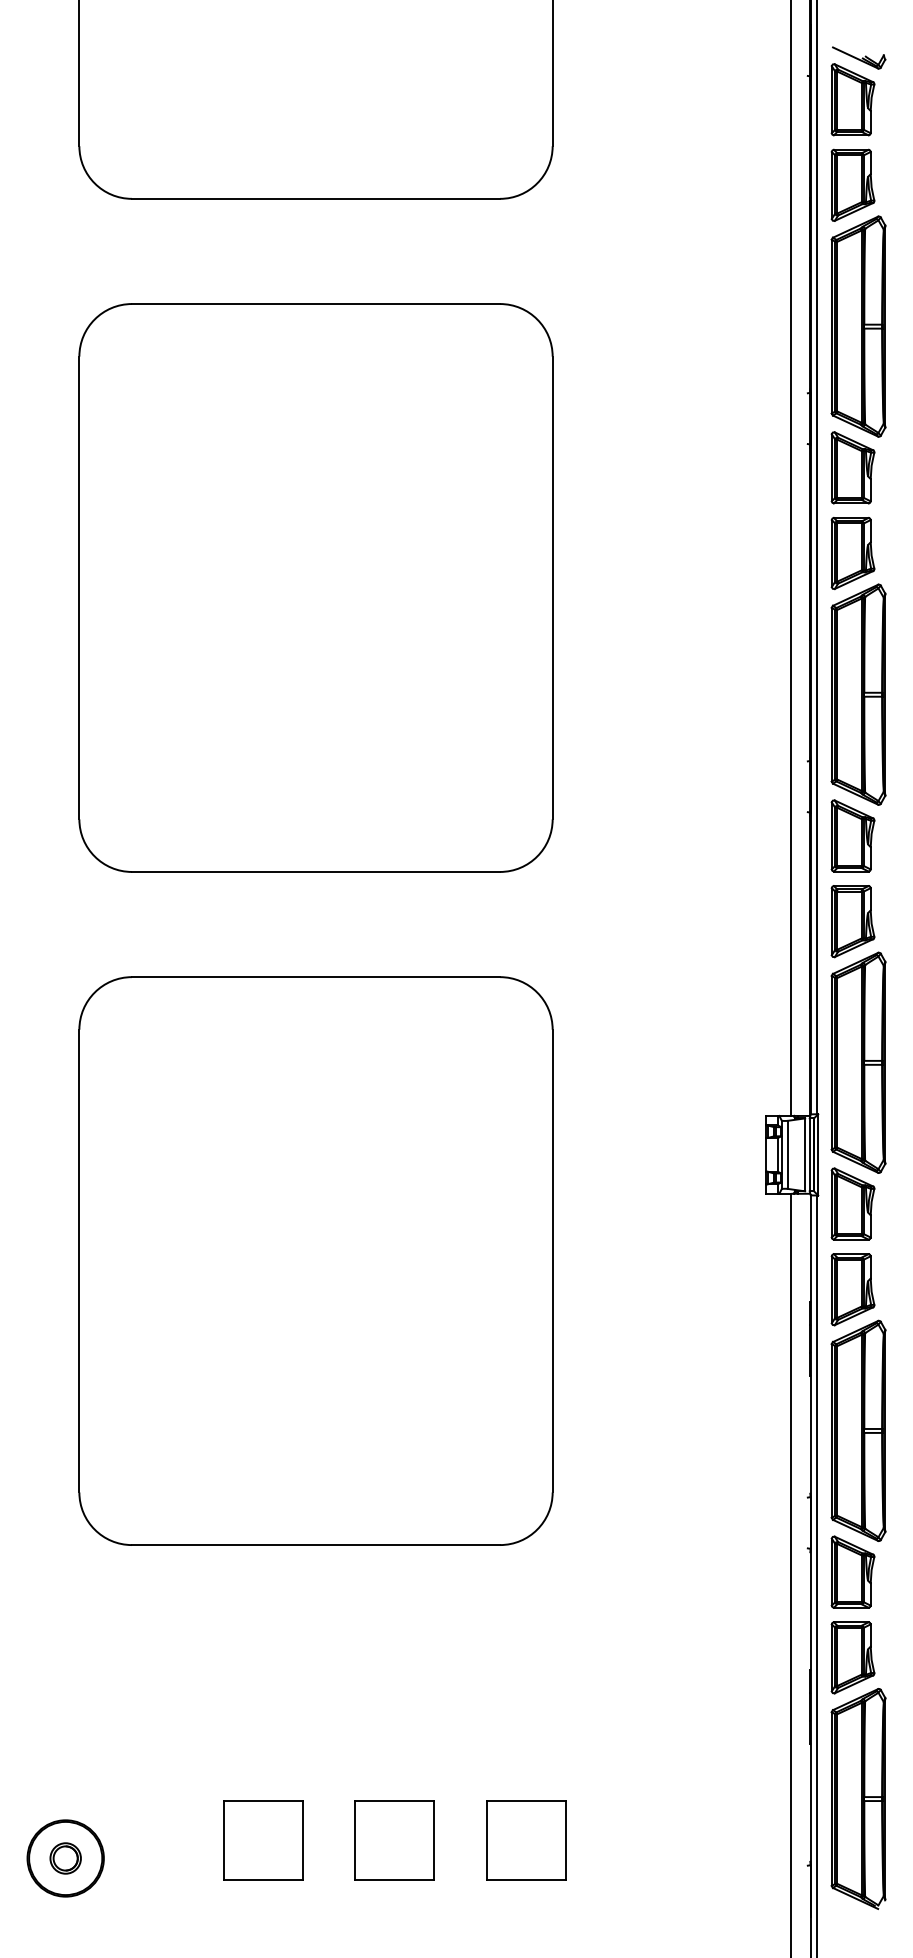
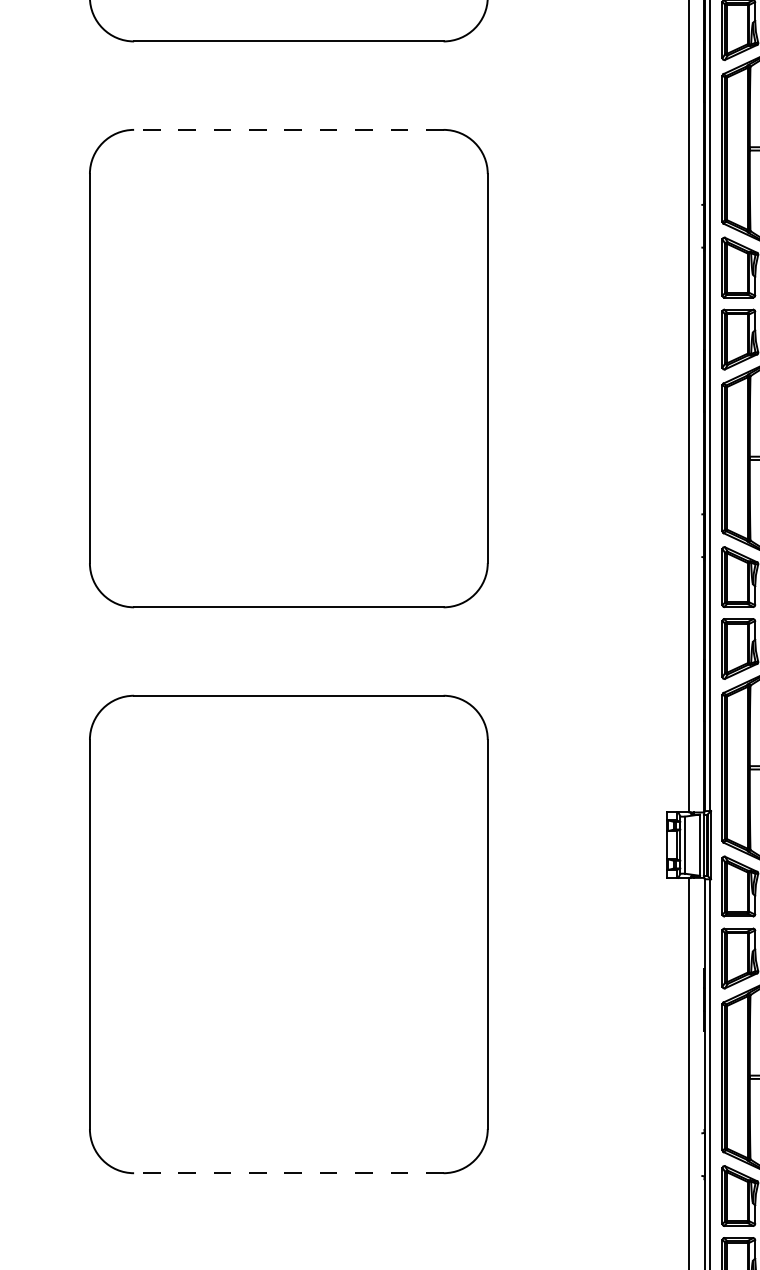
line: (315, 304) -> (288, 130), solid -> dashed
line: (315, 1545) -> (288, 1173), solid -> dashed

